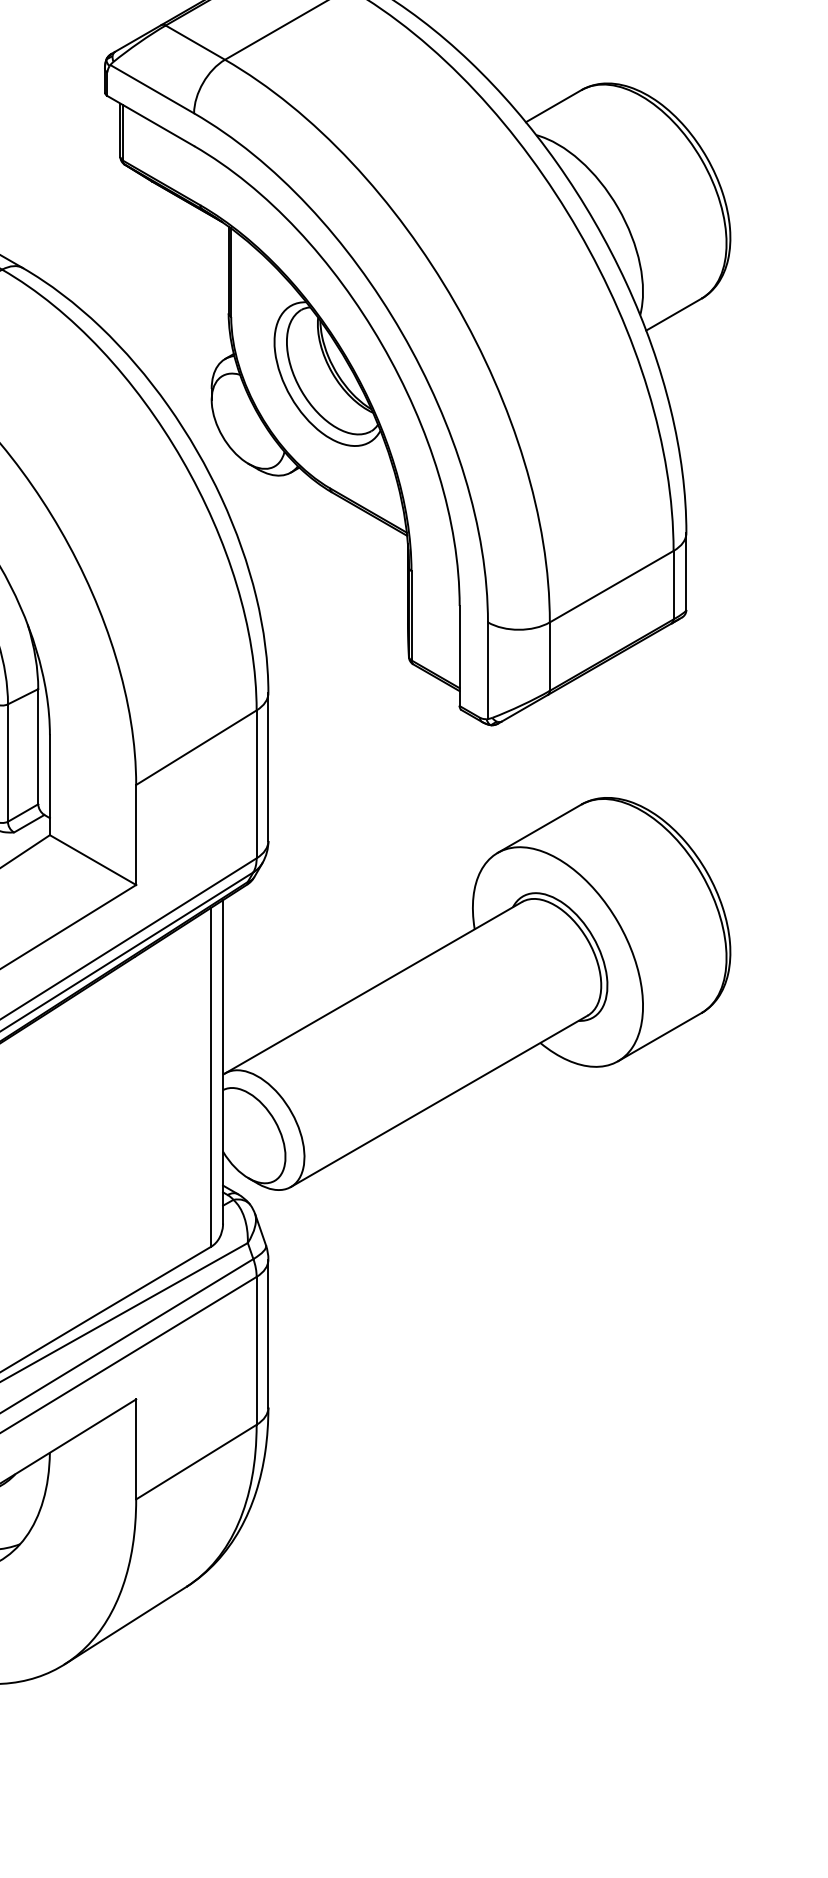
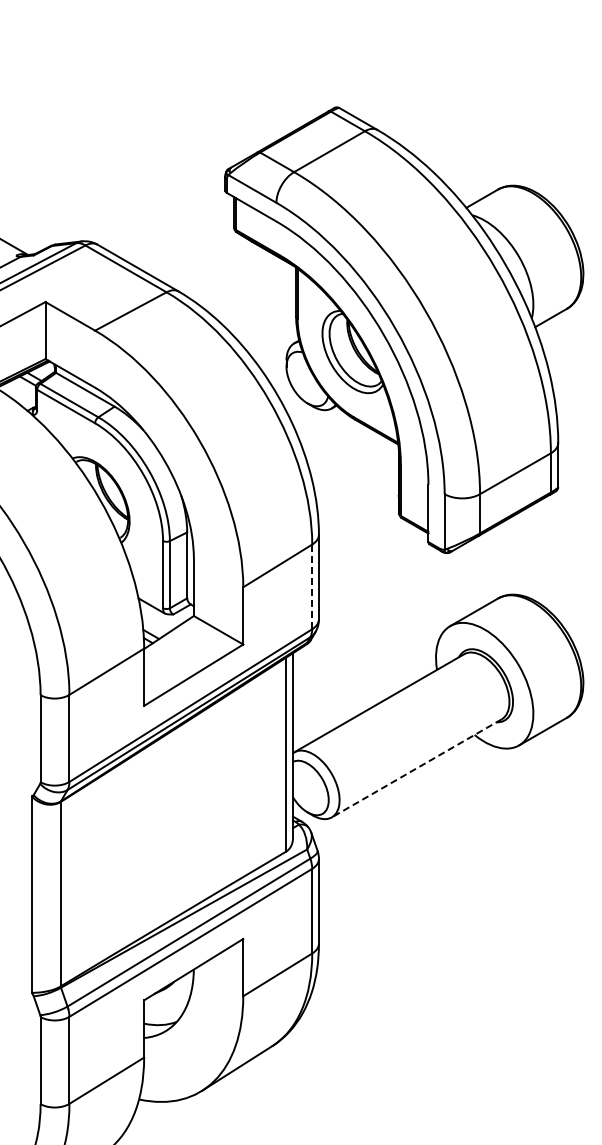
line: (257, 785) -> (312, 587), solid -> dashed
line: (438, 1101) -> (416, 768), solid -> dashed

